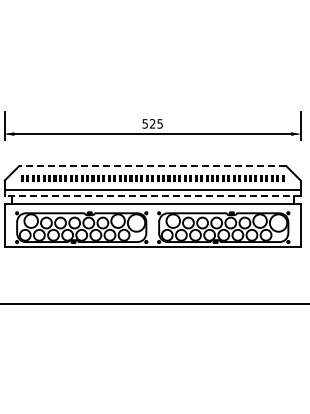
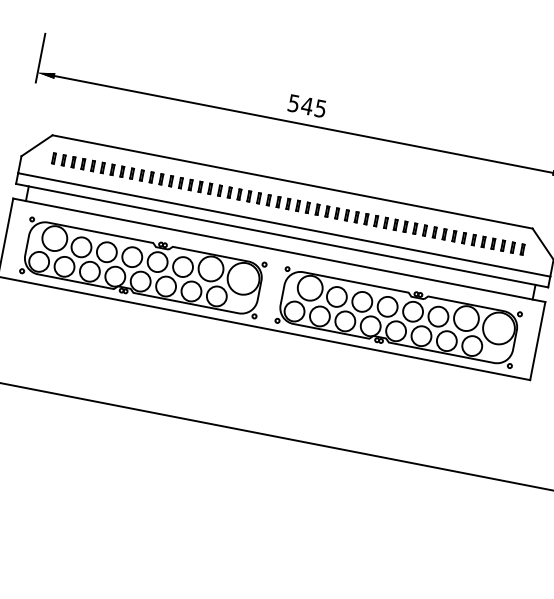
text: (152, 123) -> (307, 105), 525 -> 545
line: (152, 166) -> (292, 182), dashed -> solid
line: (152, 195) -> (281, 234), dashed -> solid

